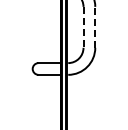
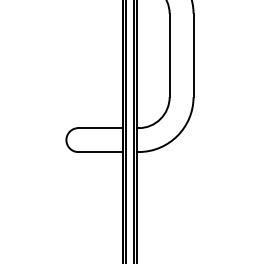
line: (95, 26) -> (194, 53), dashed -> solid
line: (83, 27) -> (169, 55), dashed -> solid

